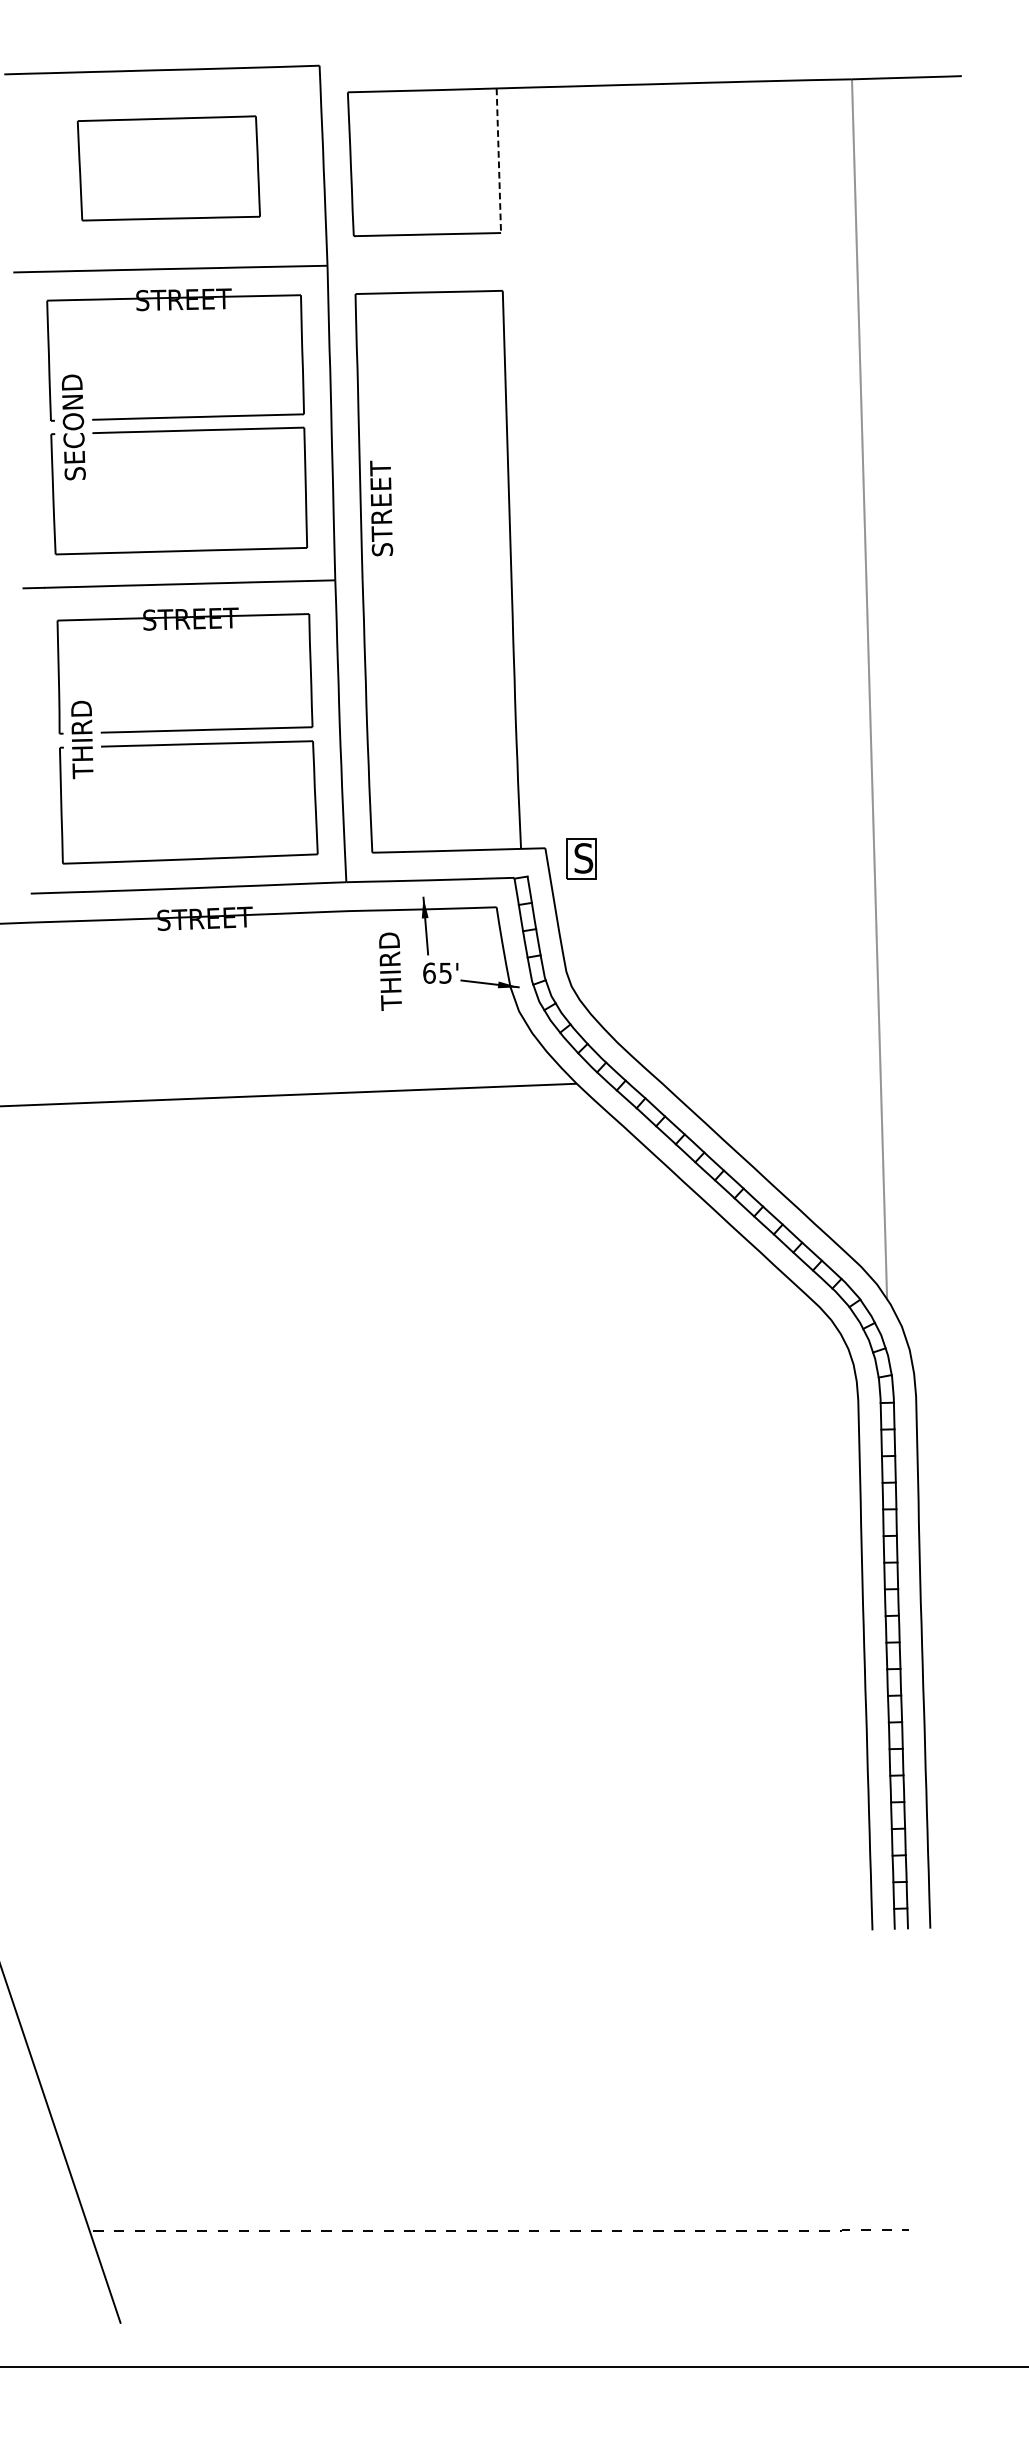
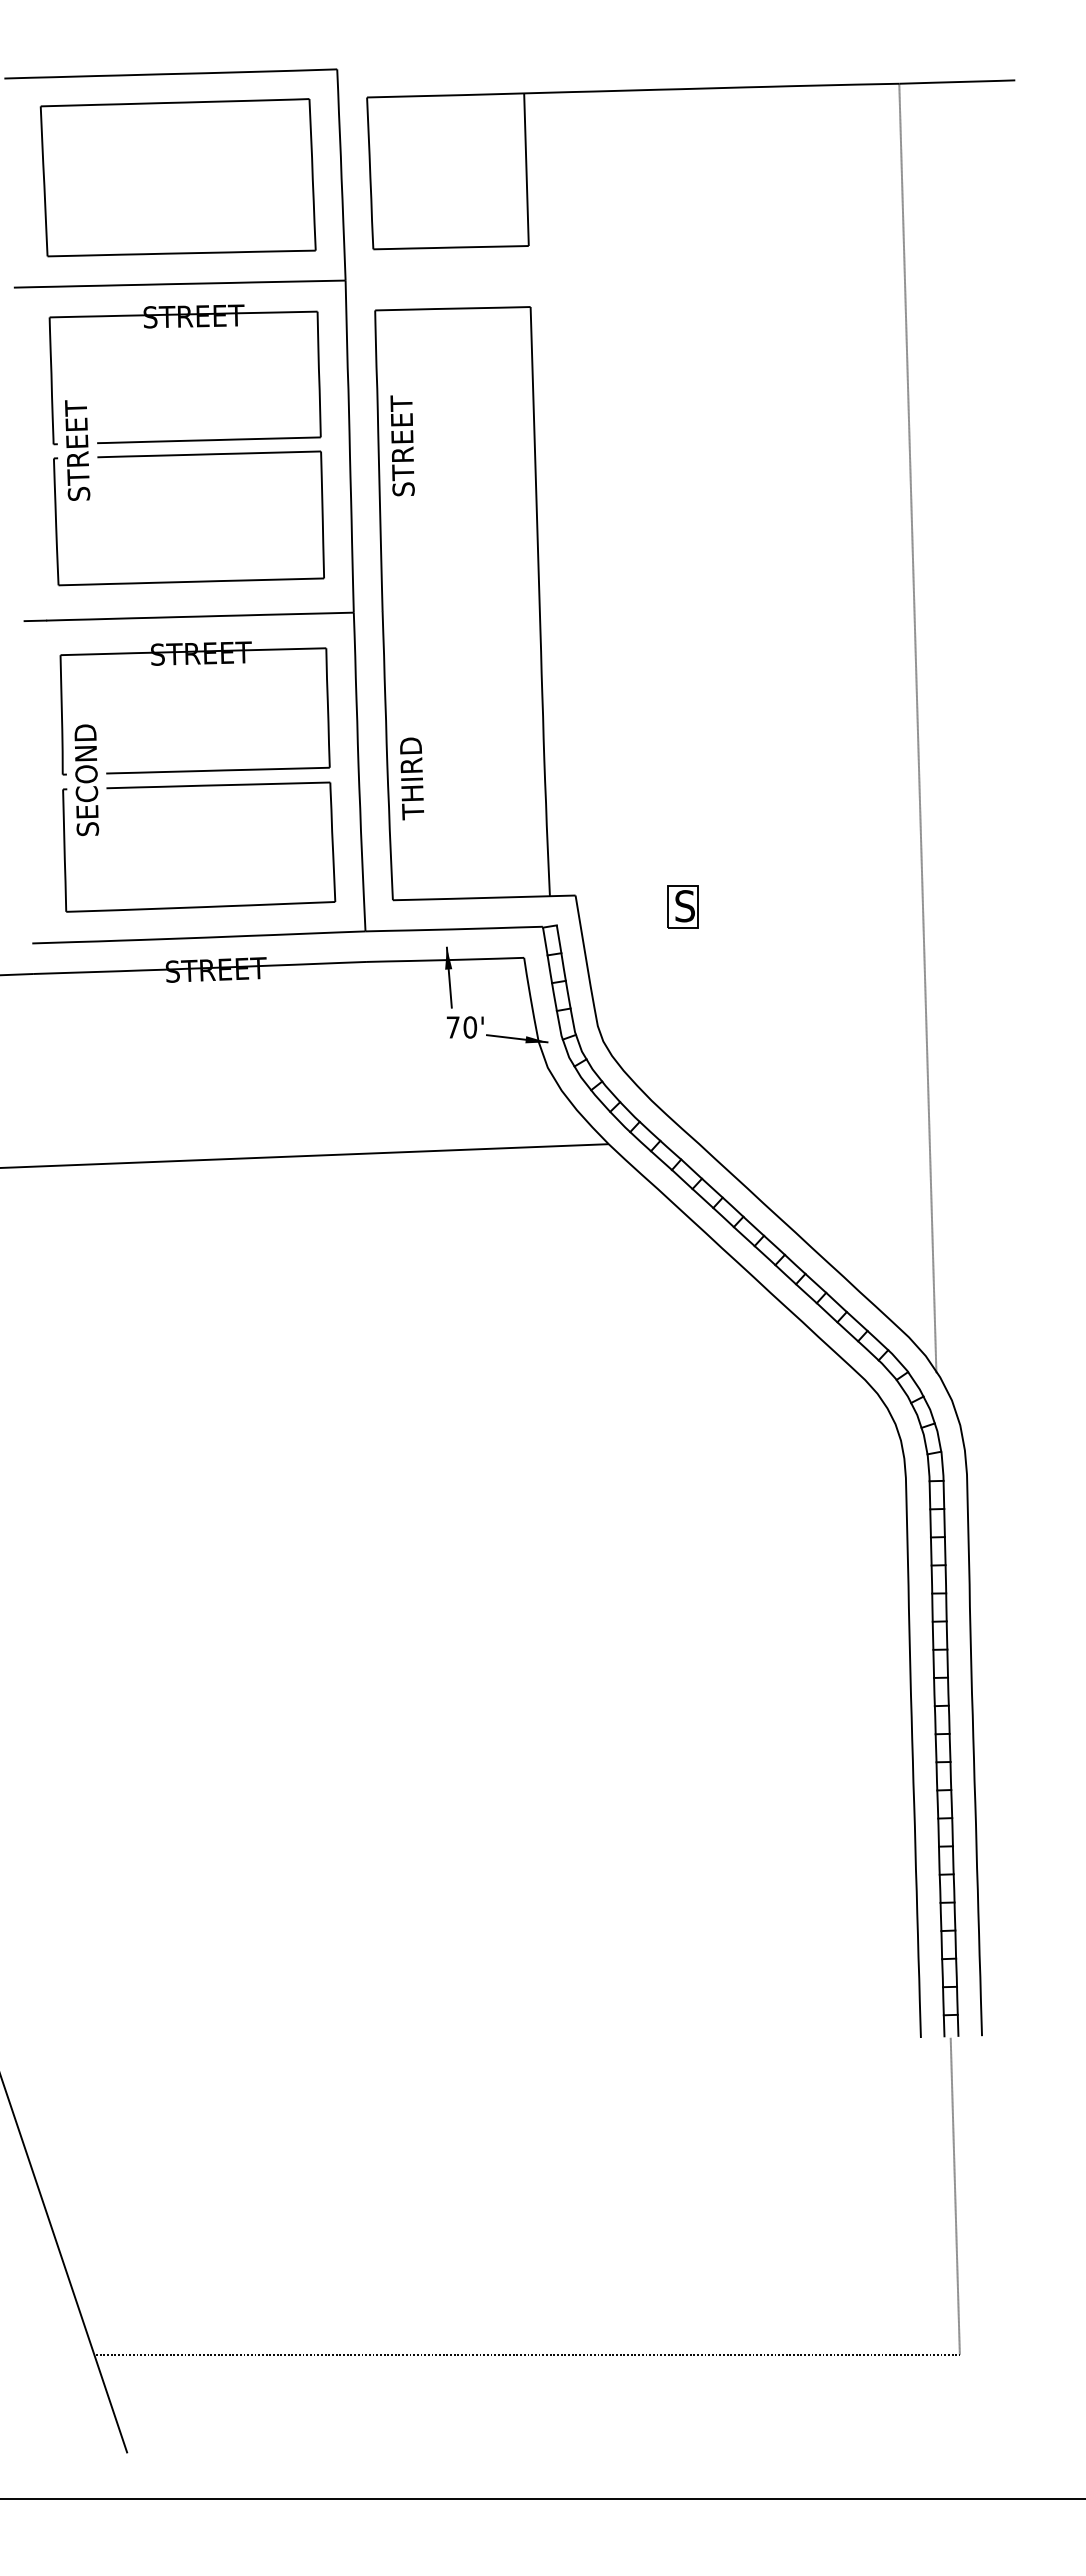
line: (498, 161) -> (526, 170), dashed -> solid
part: (168, 168) -> (177, 177), size x1.43
text: (73, 427) -> (77, 451), SECOND -> STREET
text: (381, 508) -> (402, 445), moved
text: (82, 739) -> (86, 780), THIRD -> SECOND
part: (581, 858) -> (682, 906), moved
text: (389, 971) -> (411, 778), moved
text: (437, 973) -> (461, 1027), 65' -> 70'
line: (904, 2079) -> (954, 2195), added

